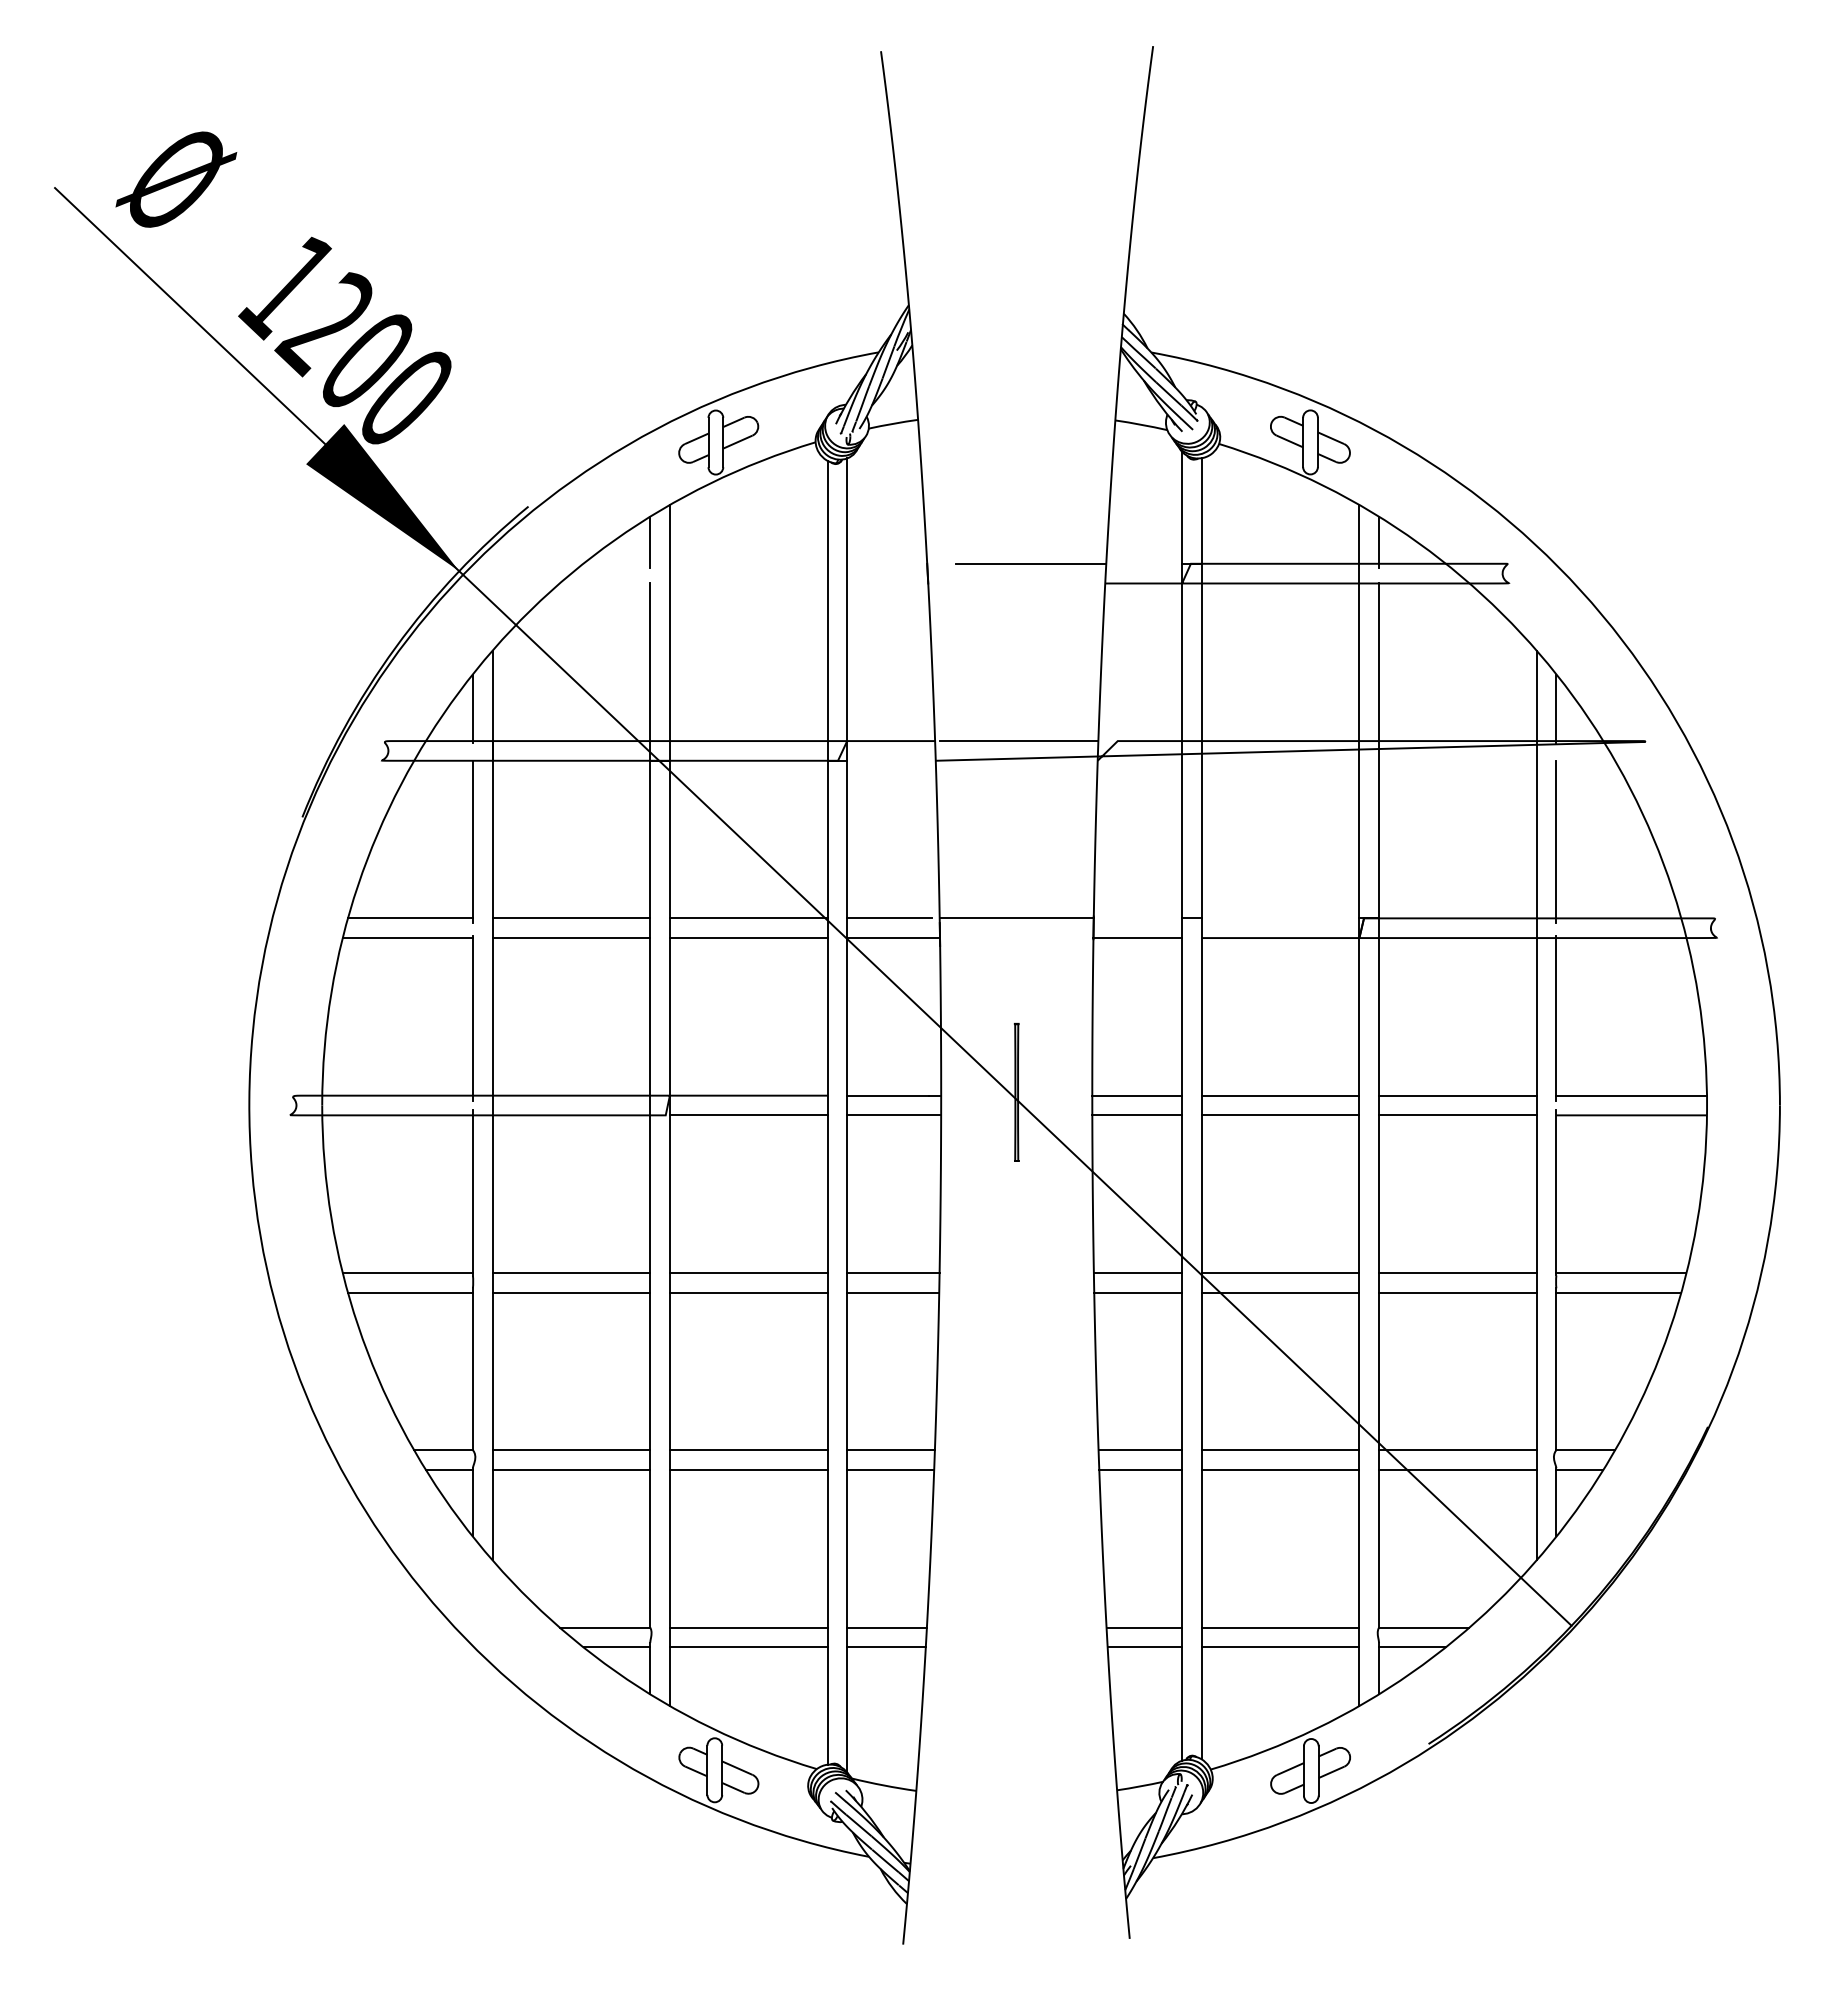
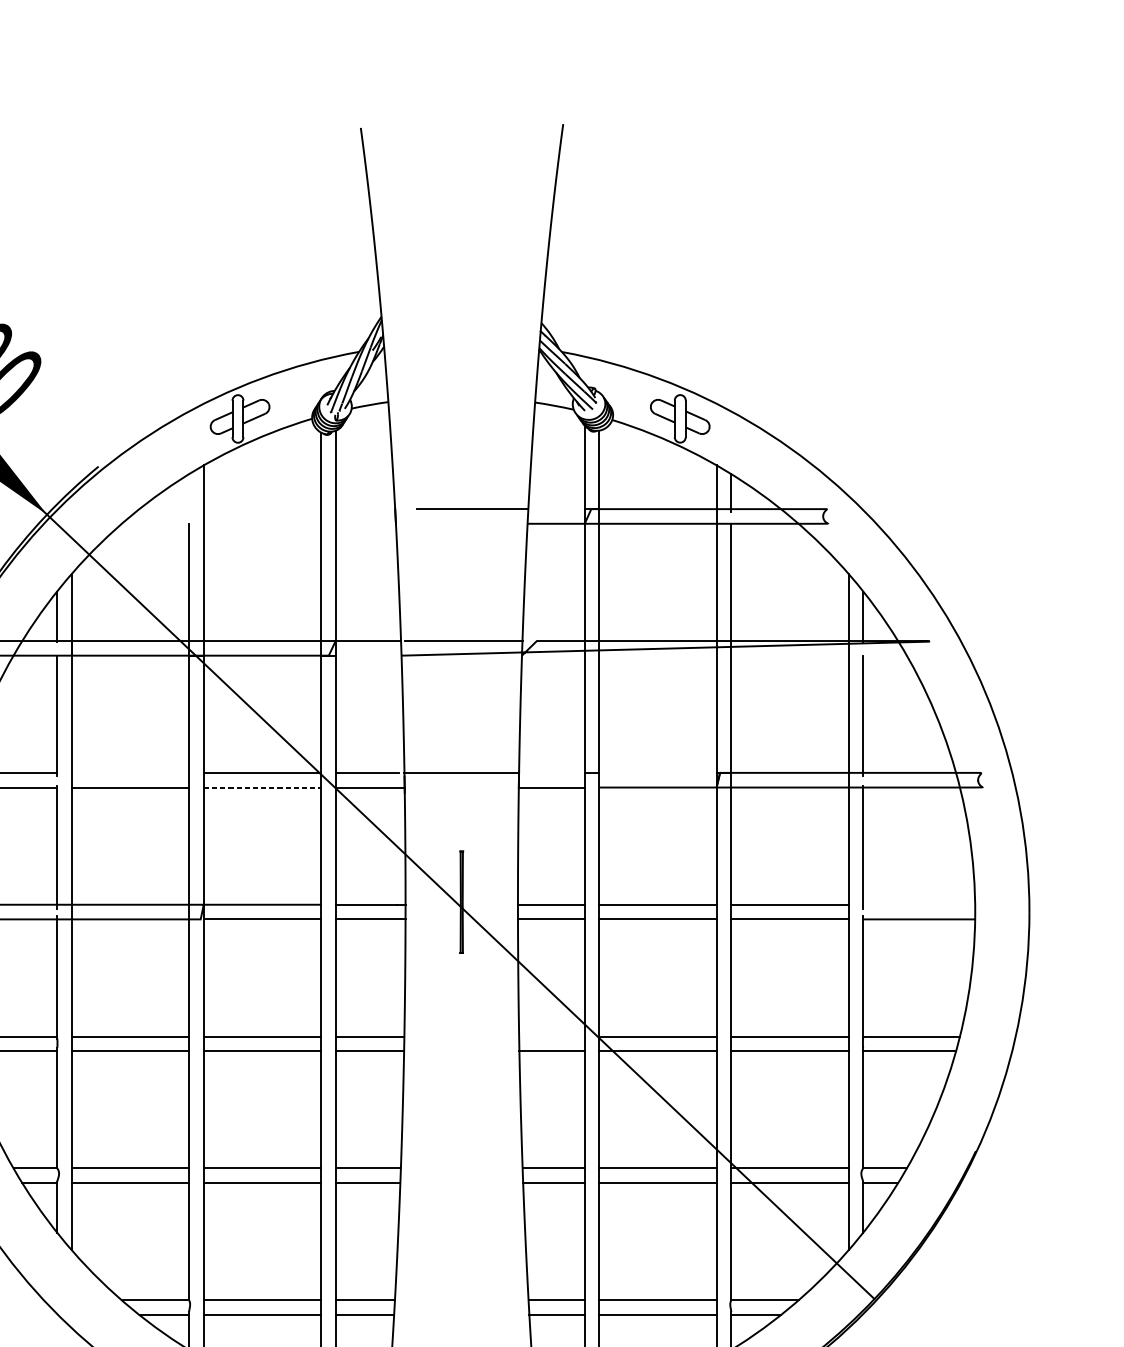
line: (650, 542) -> (189, 493), removed
line: (571, 918) -> (130, 772), removed
line: (748, 938) -> (262, 787), solid -> dashed
line: (1631, 1095) -> (919, 904), removed
line: (1137, 1272) -> (551, 1036), removed

